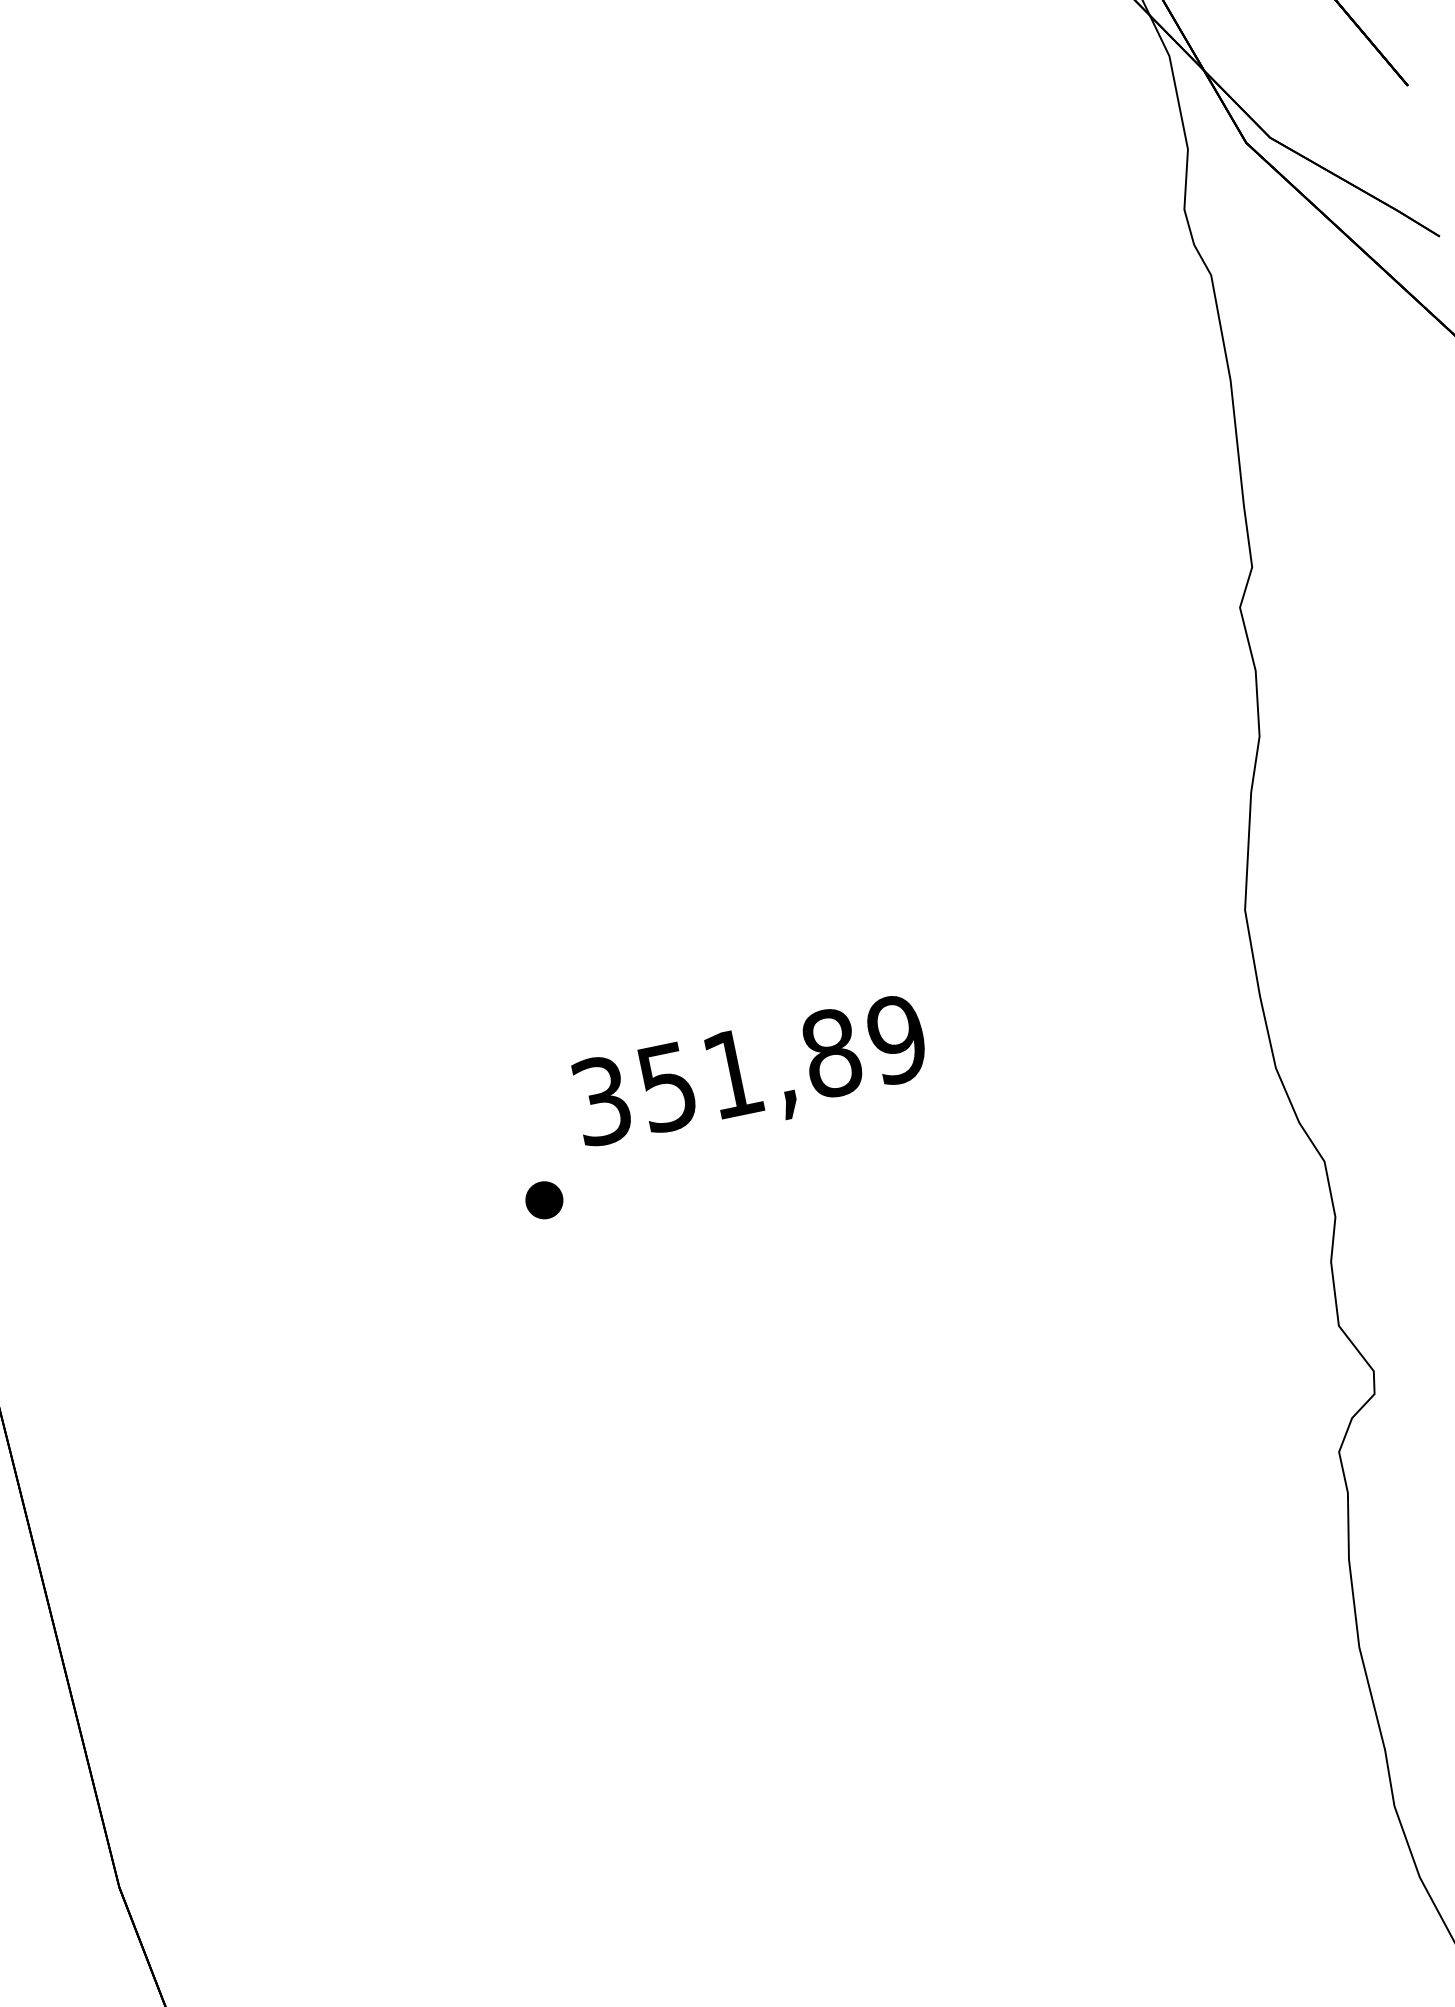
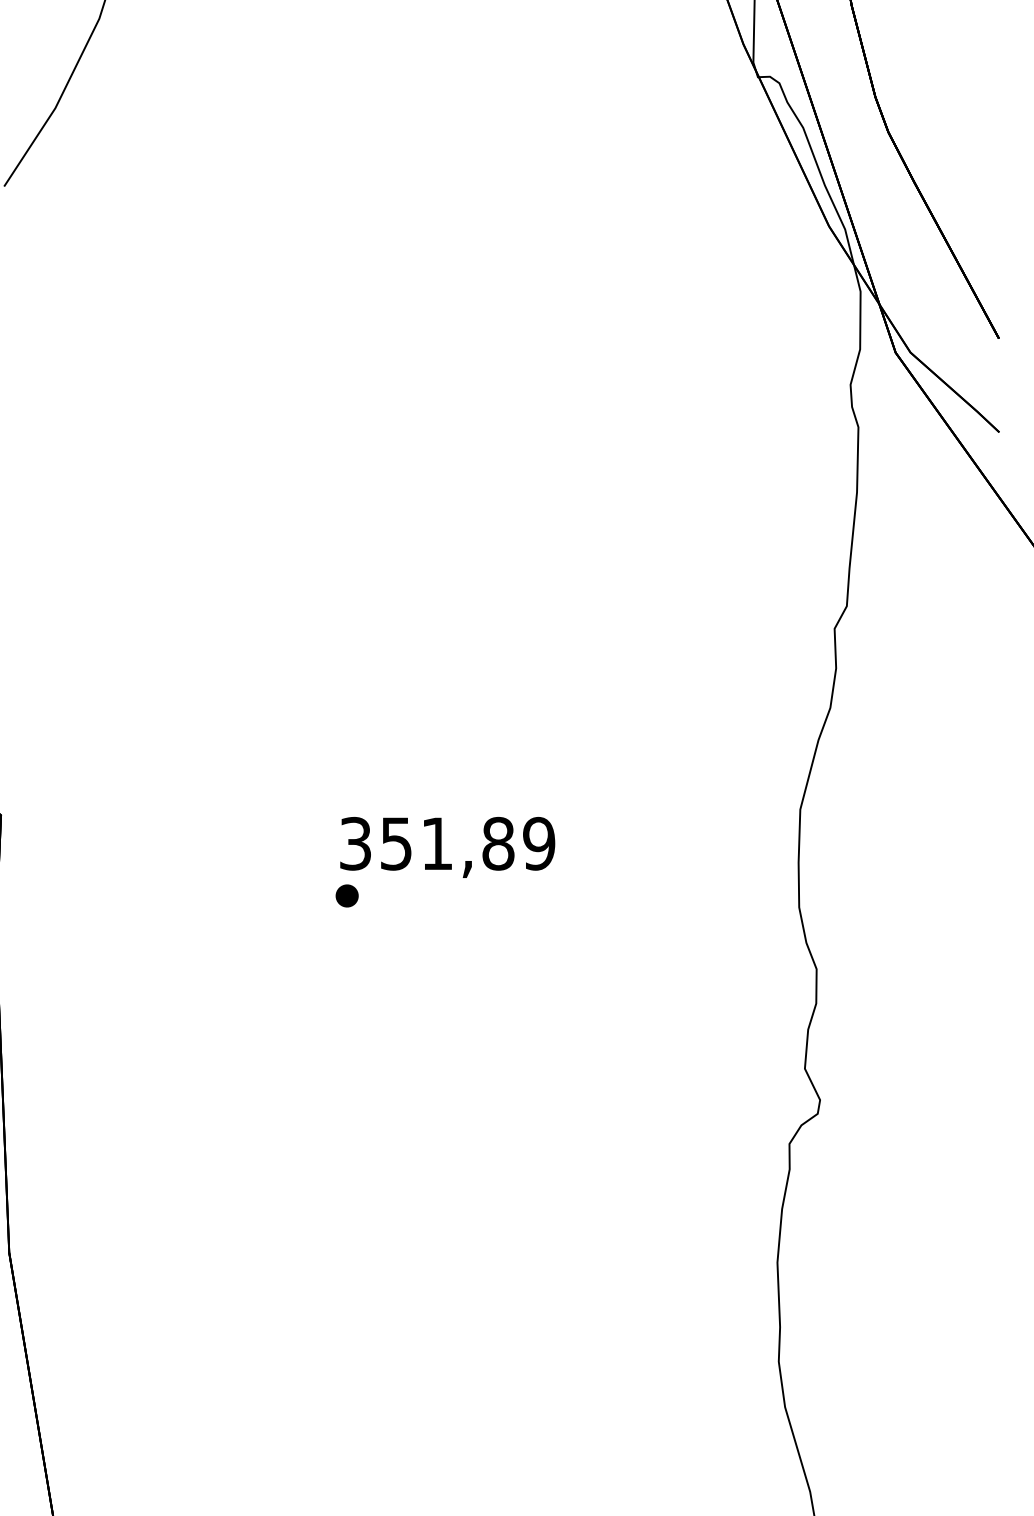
text: (750, 1076) -> (447, 847), moved

